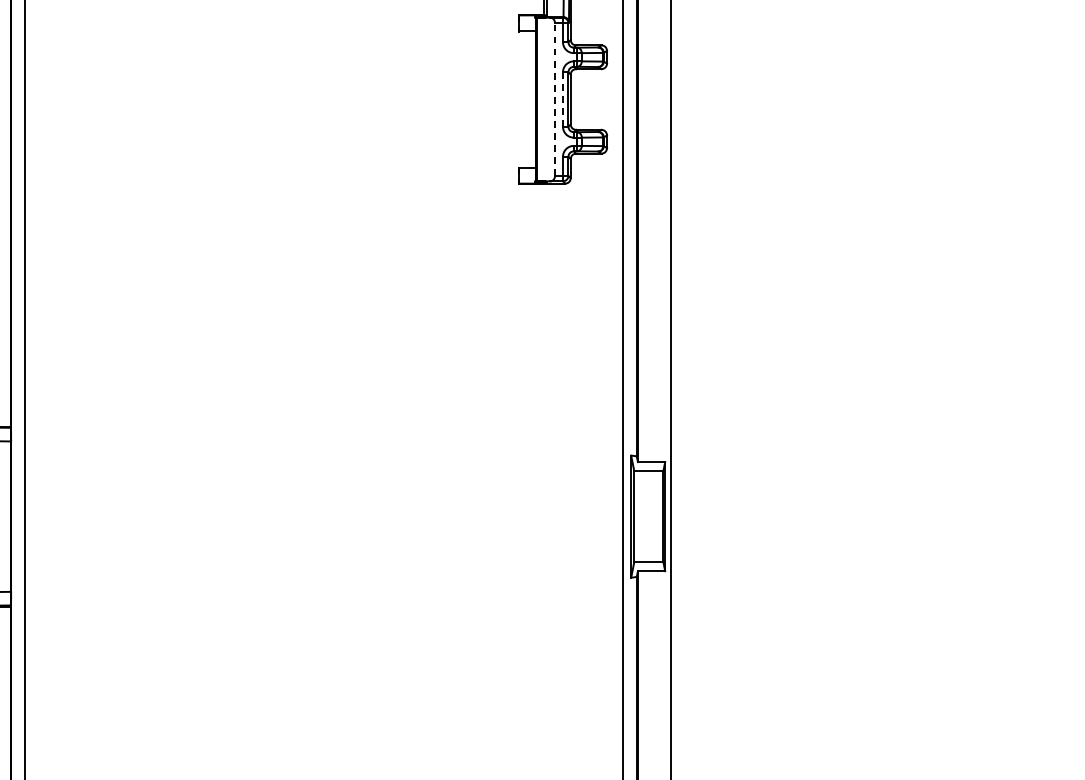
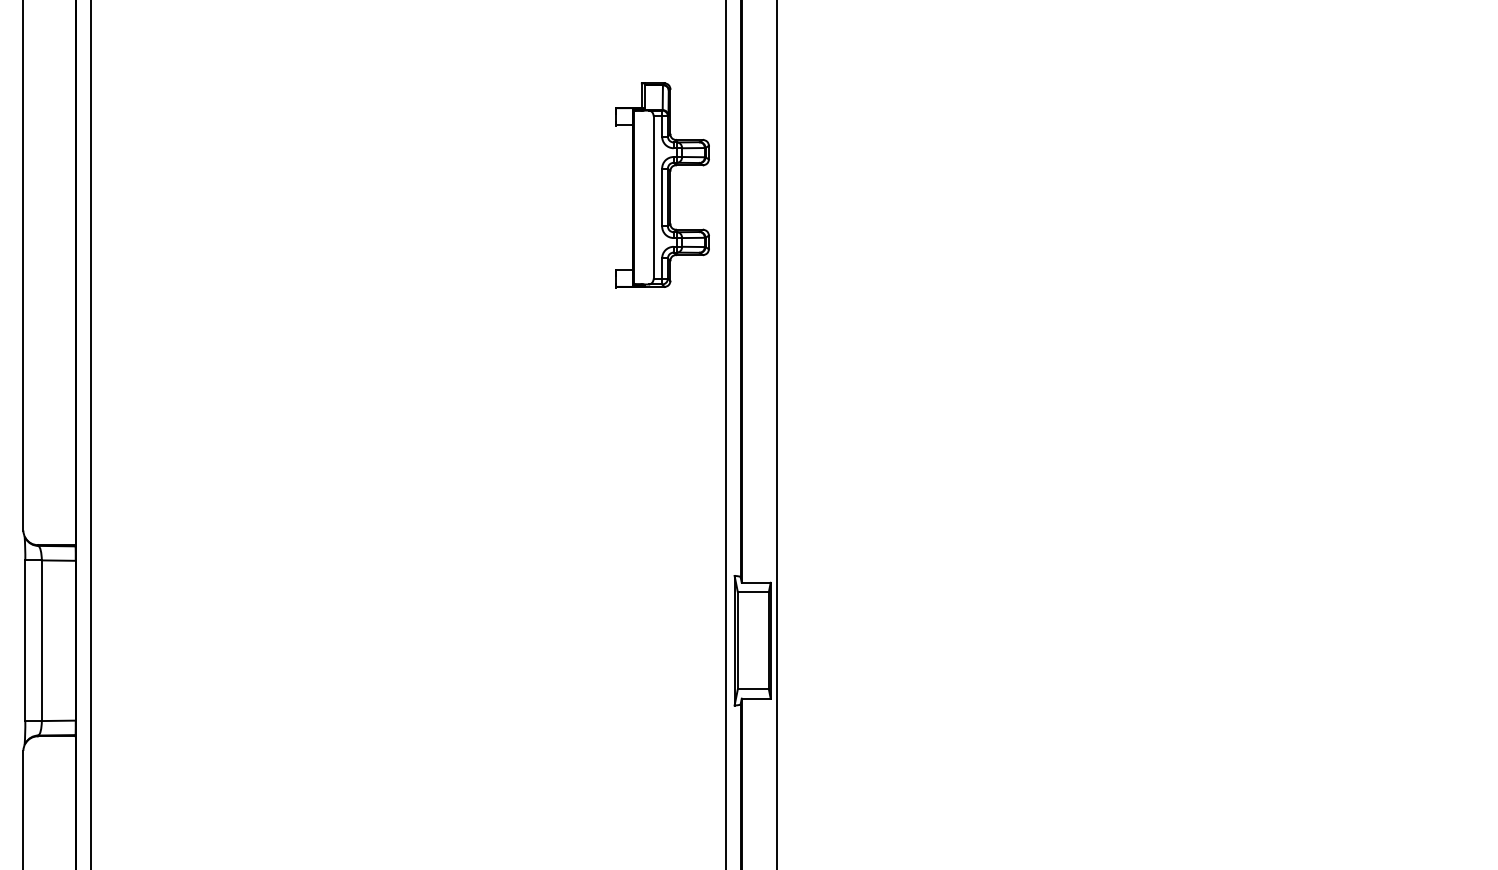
line: (554, 99) -> (653, 197), dashed -> solid
line: (563, 99) -> (662, 197), dashed -> solid

